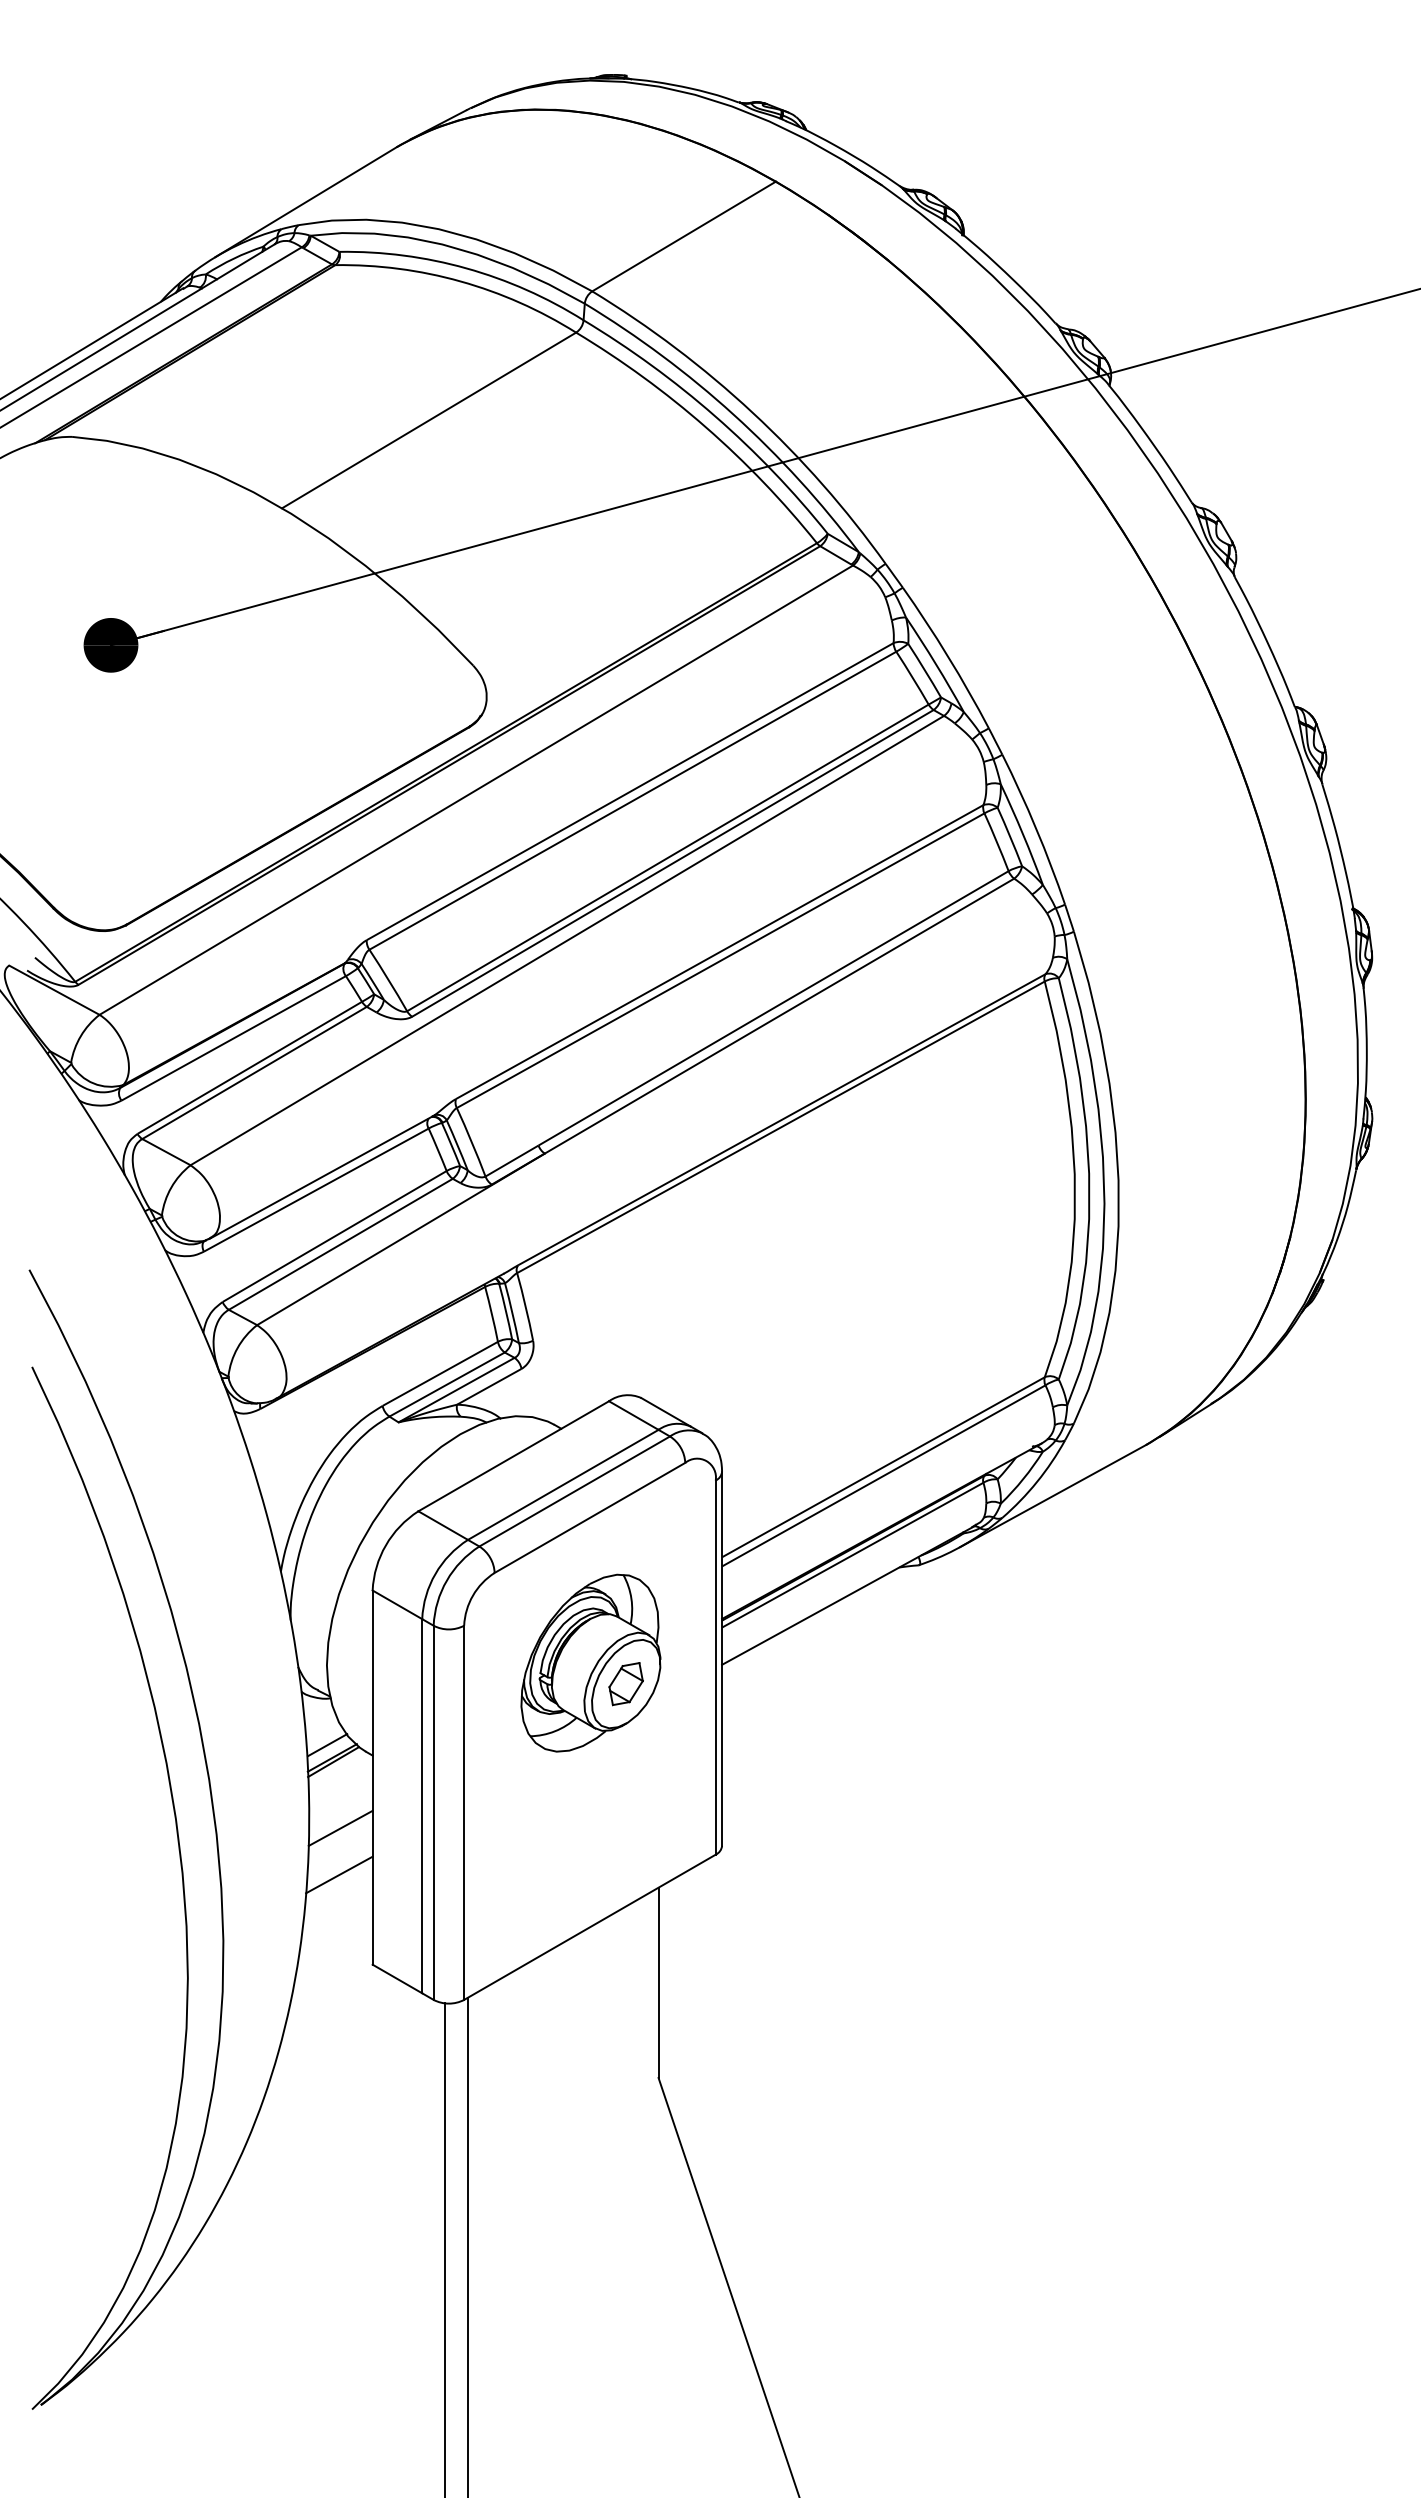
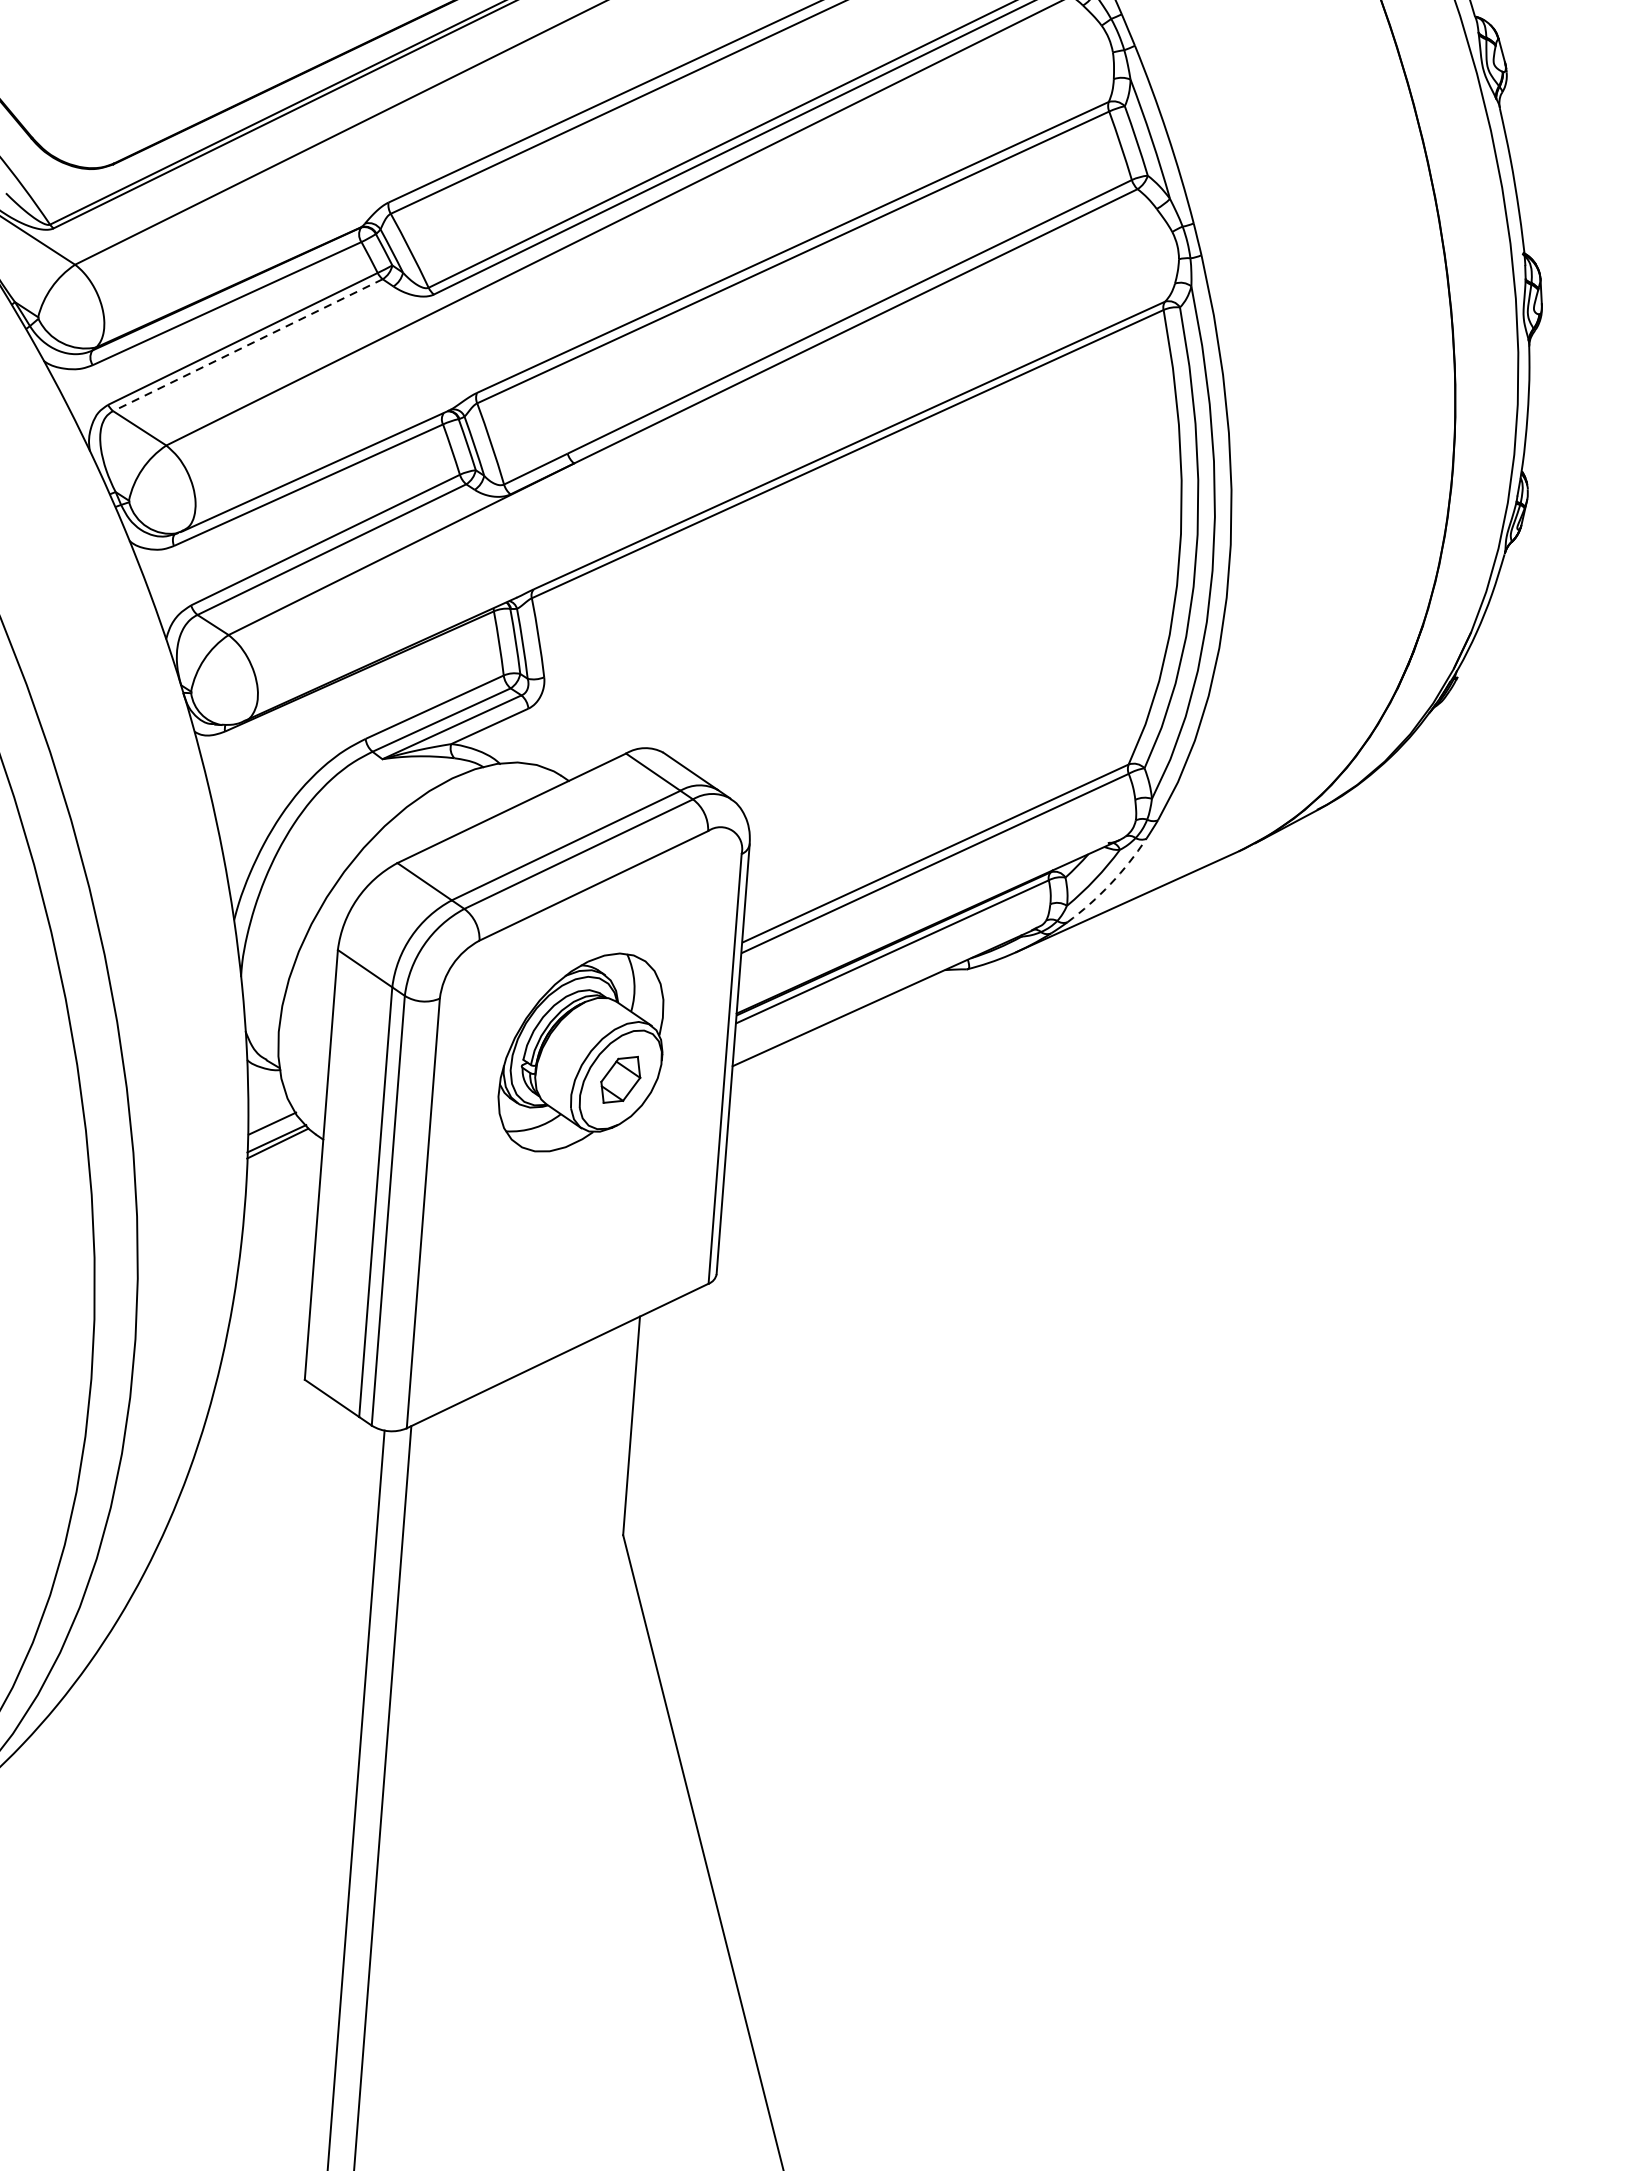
line: (254, 1073) -> (247, 345), solid -> dashed
arc: (1037, 1481) -> (1111, 883), solid -> dashed
line: (340, 1827) -> (280, 1219), removed
line: (339, 1874) -> (274, 1273), removed

